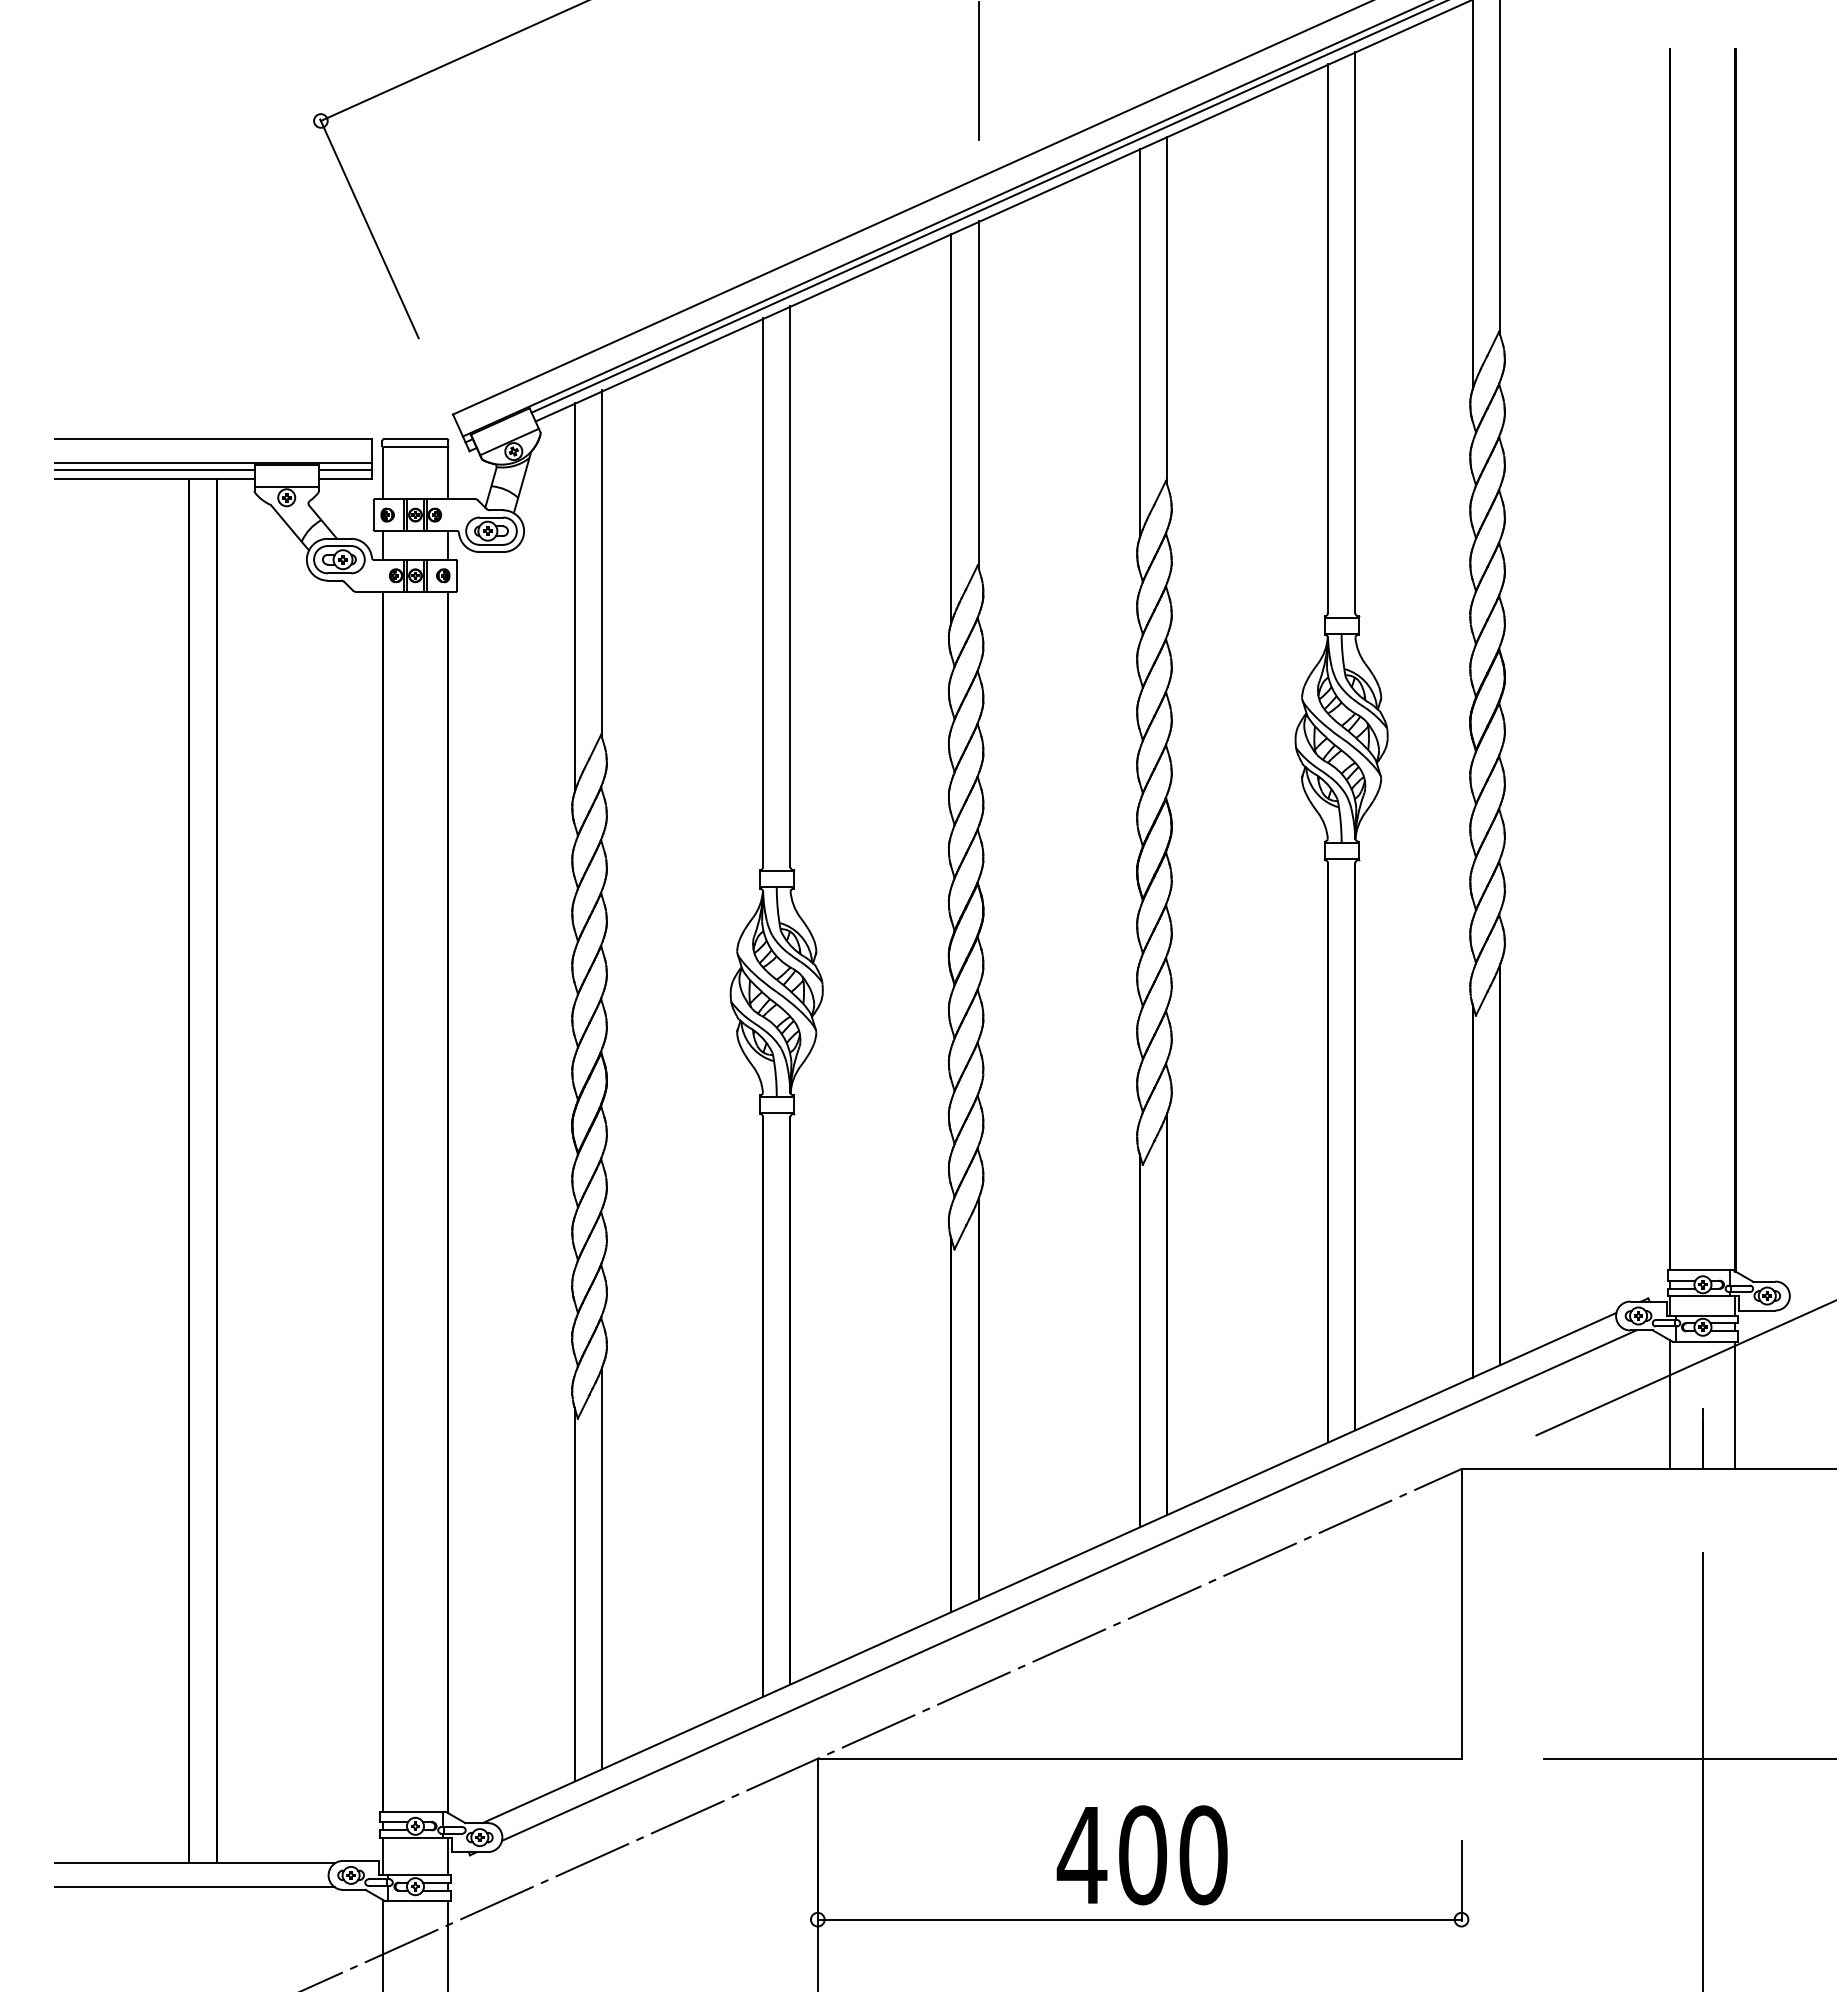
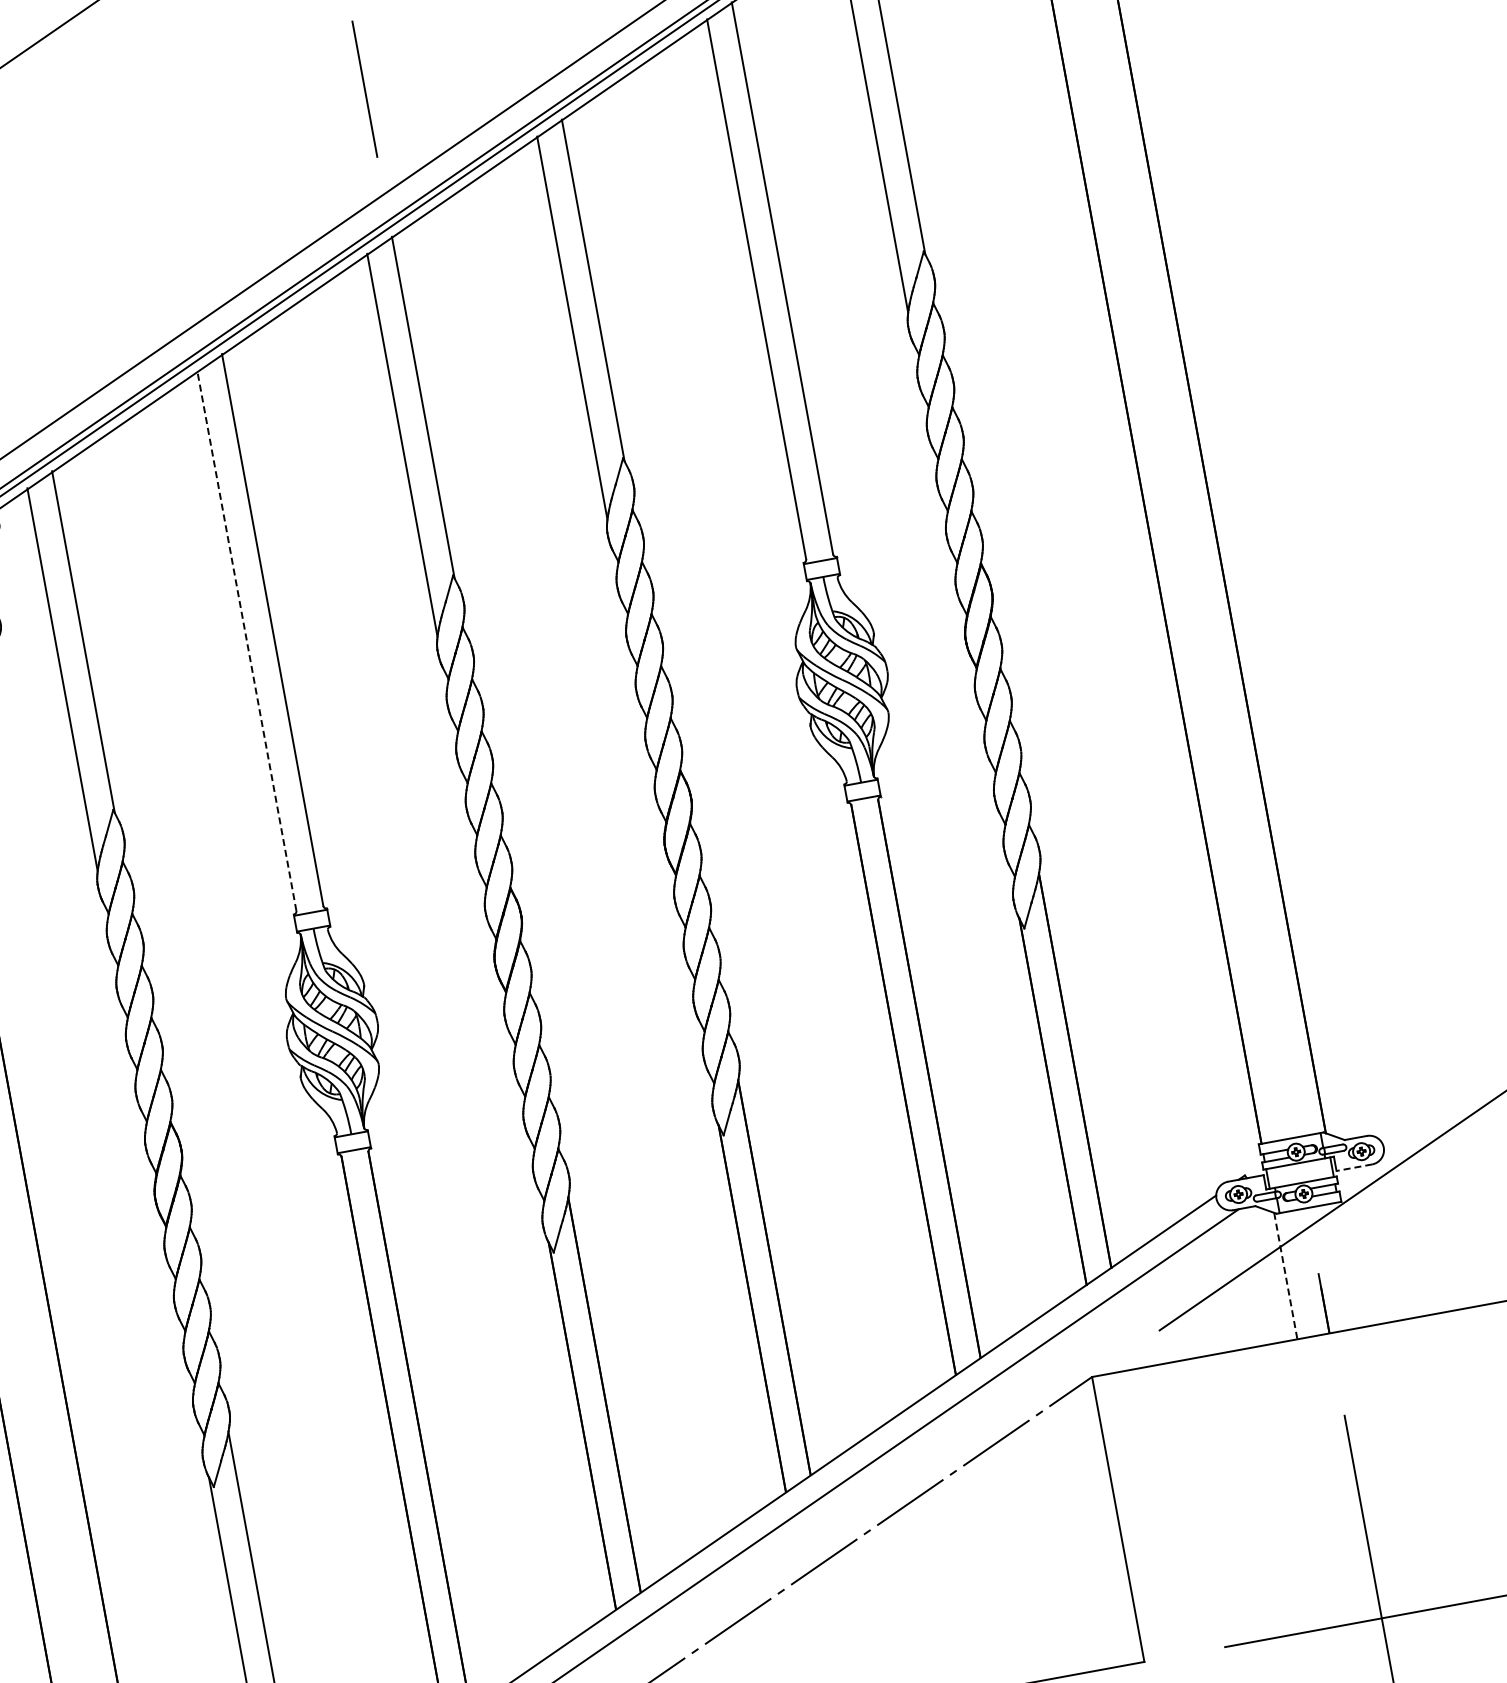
line: (763, 592) -> (247, 640), solid -> dashed
line: (1756, 1310) -> (1353, 1167), solid -> dashed
line: (1670, 1405) -> (1286, 1276), solid -> dashed
line: (1735, 1405) -> (1350, 1265), removed

